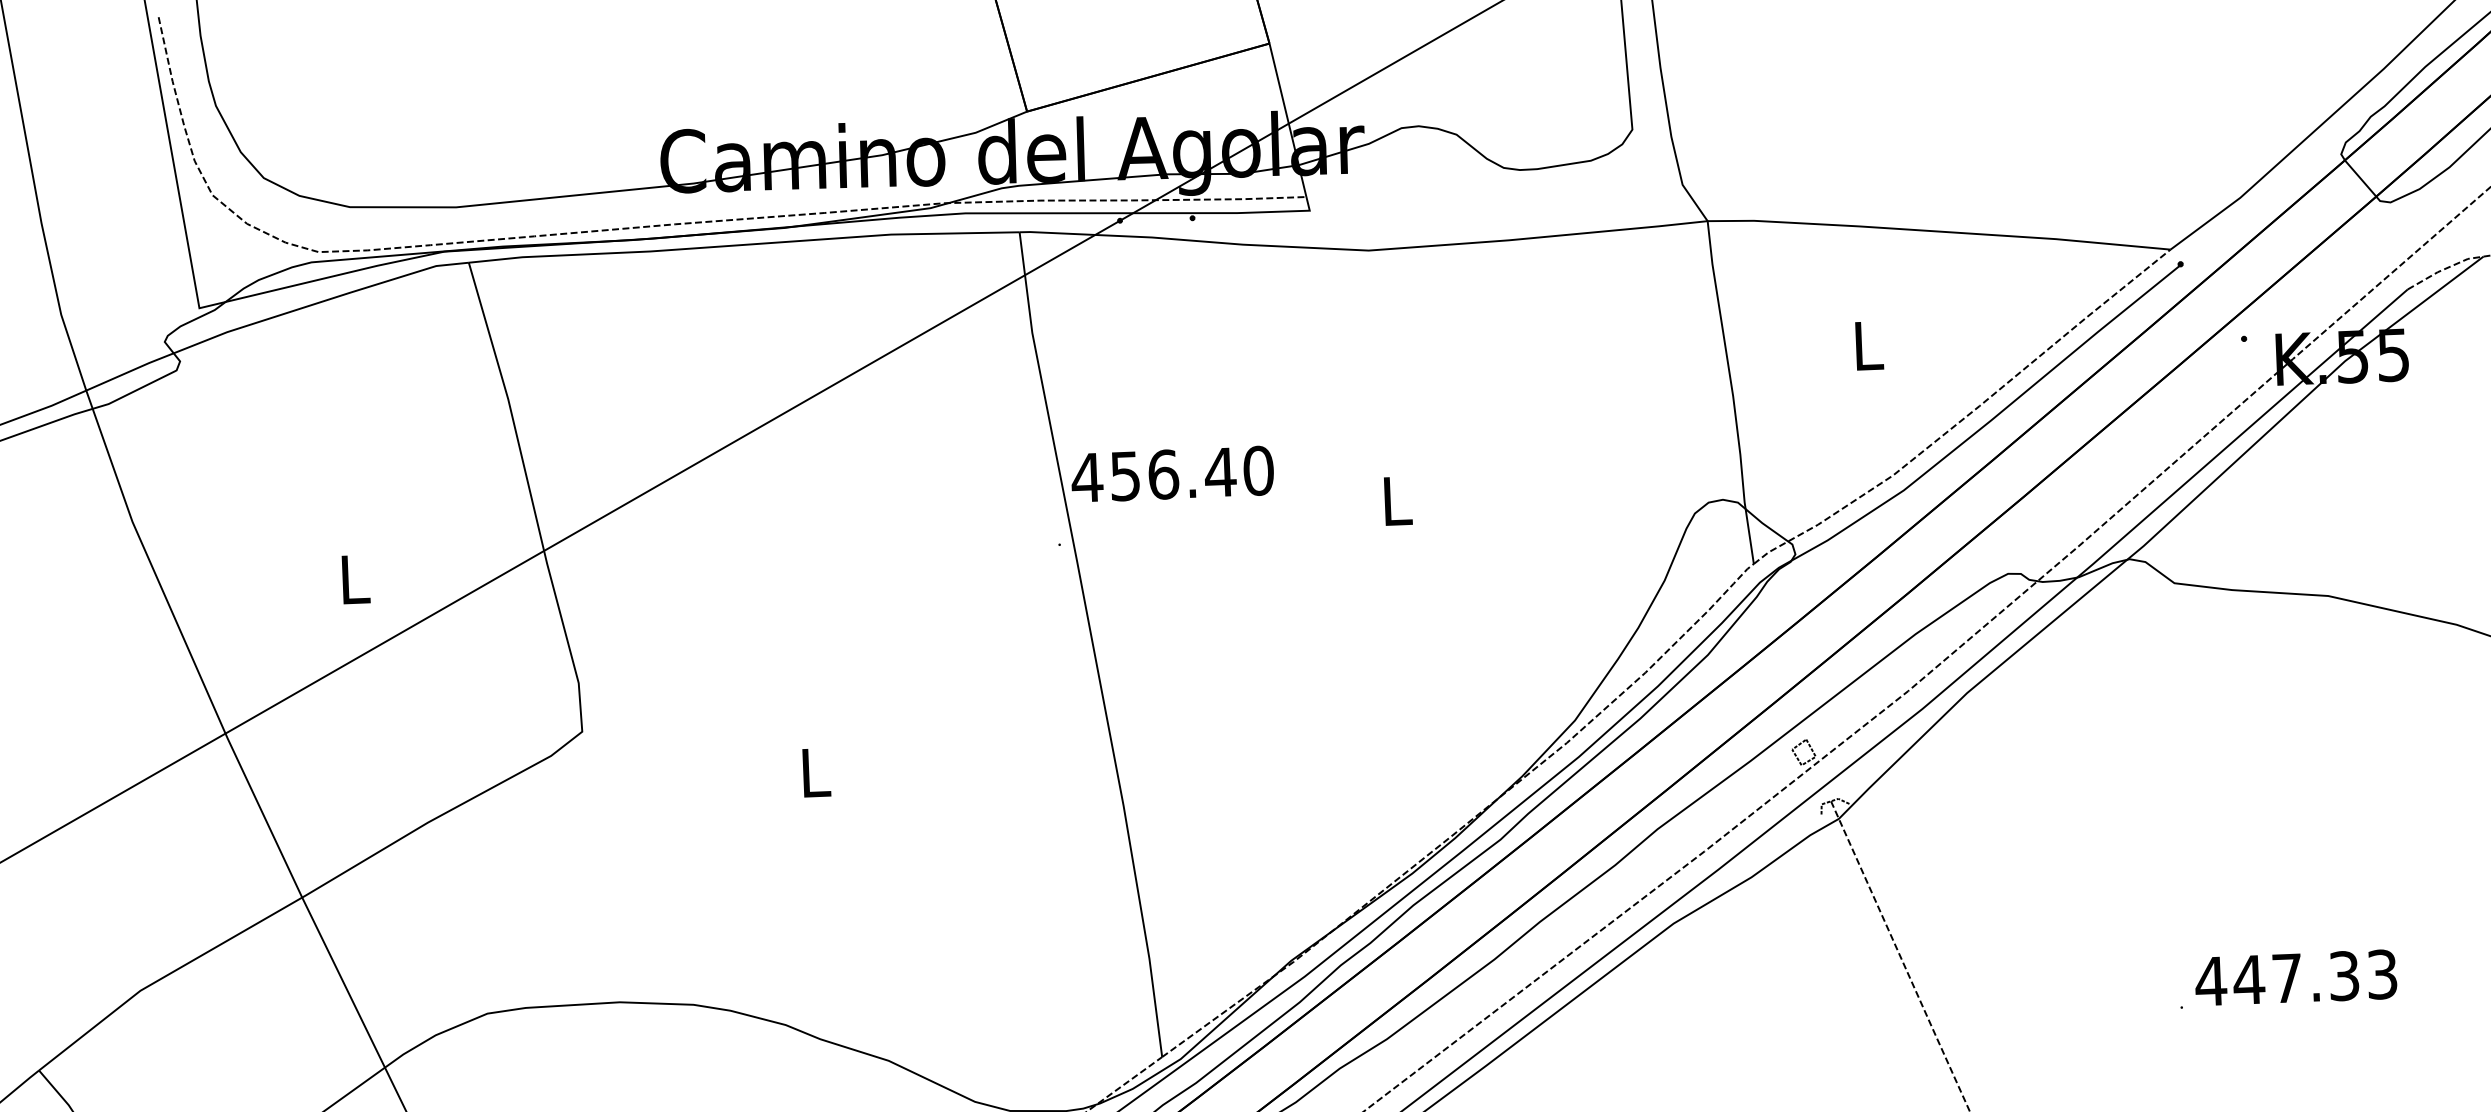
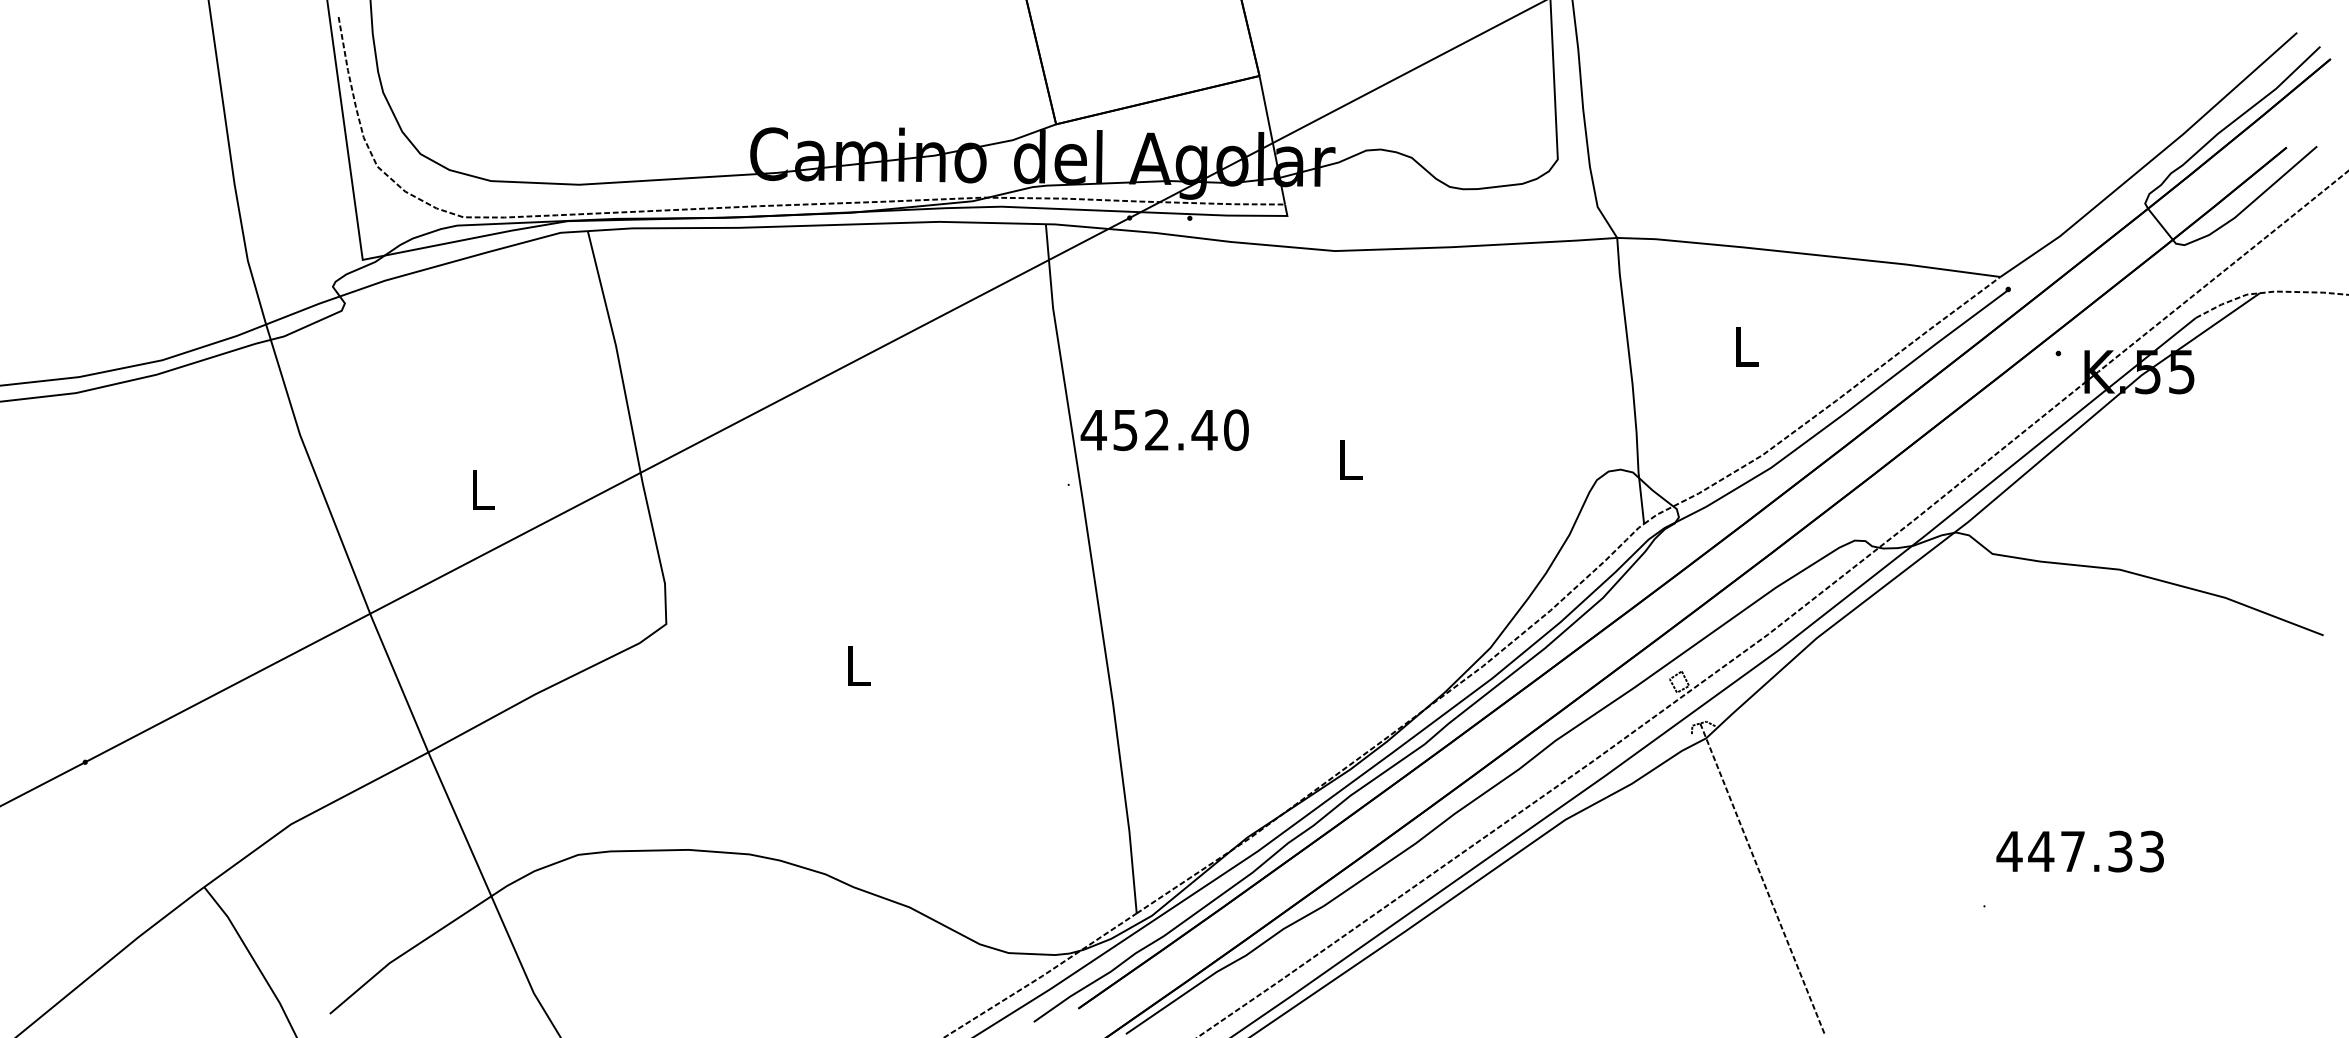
text: (1163, 475) -> (1157, 430), 456.40 -> 452.40
text: (2295, 977) -> (2079, 851), moved

